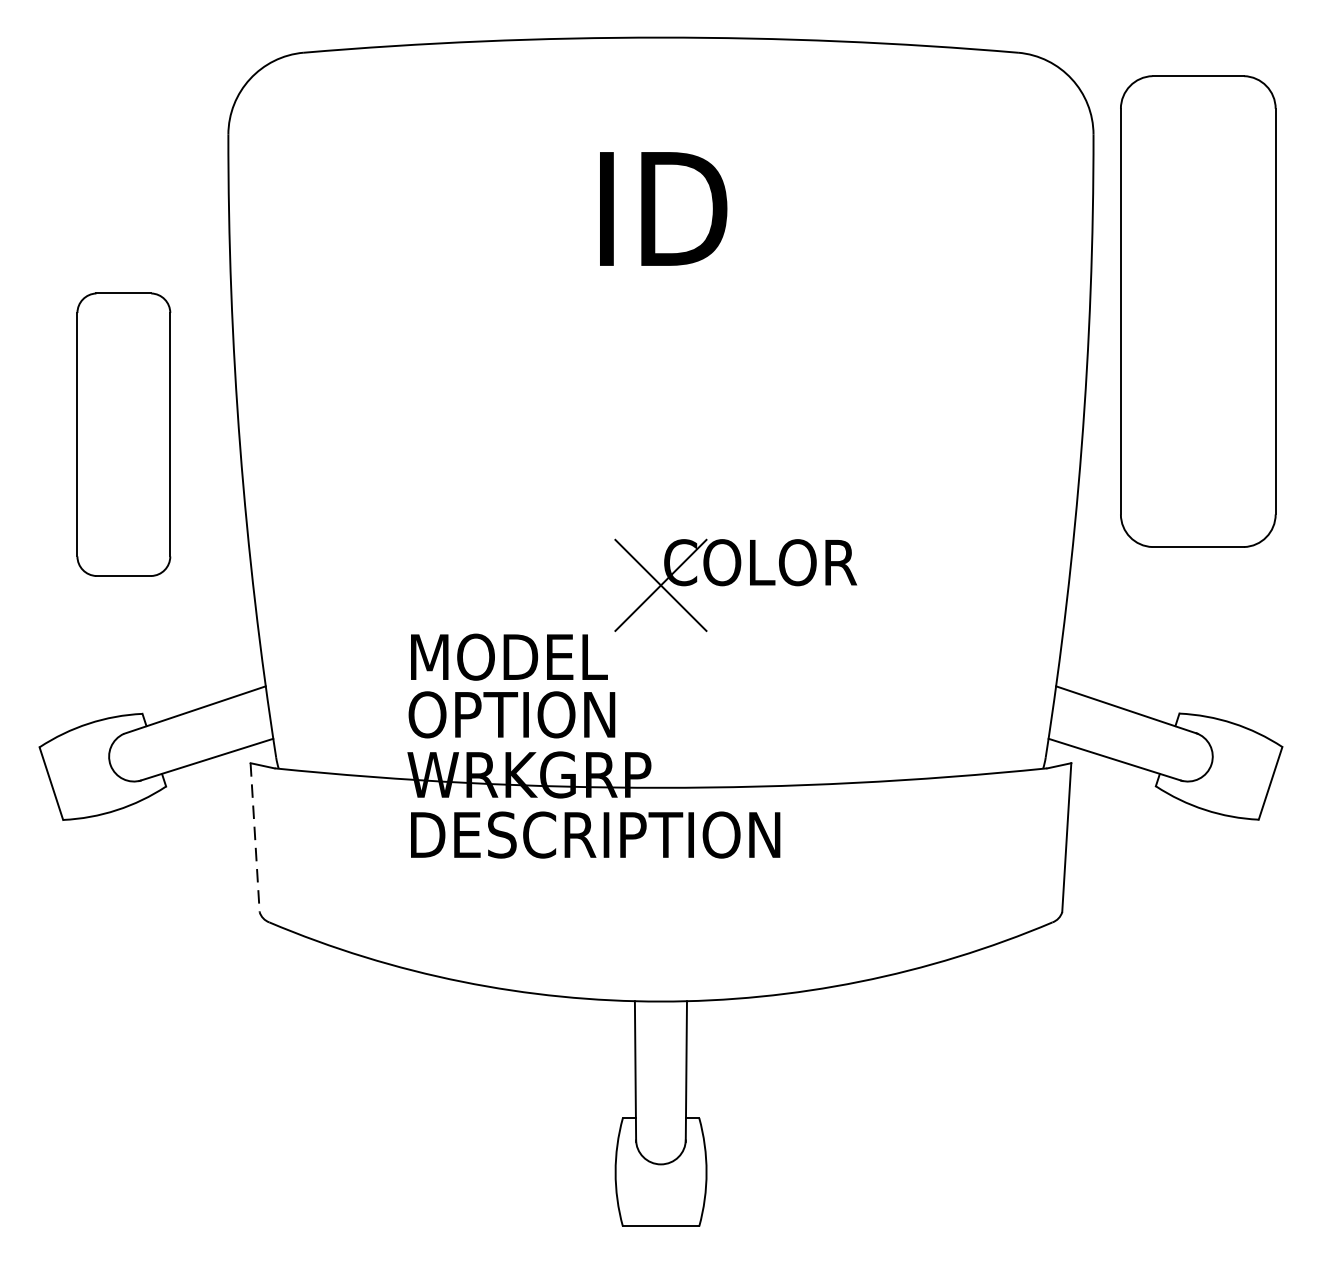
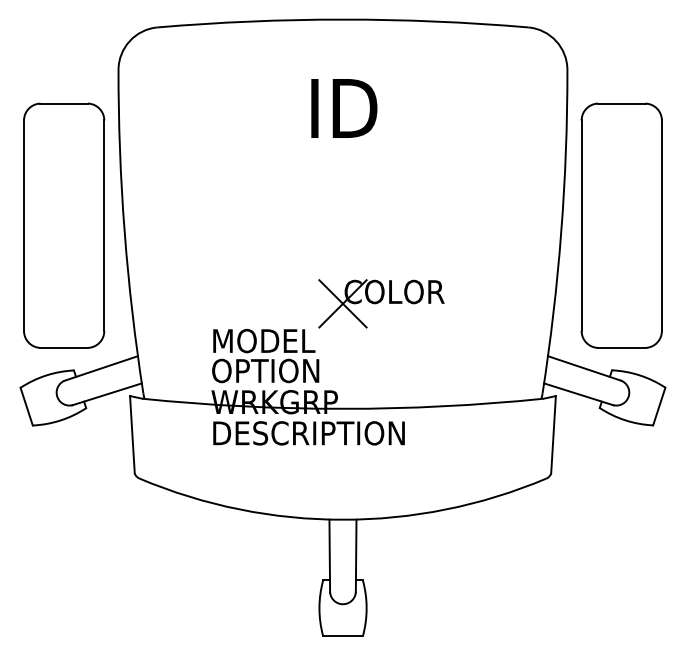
part: (1197, 311) -> (621, 225), moved
part: (124, 434) -> (64, 225), size x1.67
line: (255, 837) -> (132, 434), dashed -> solid

